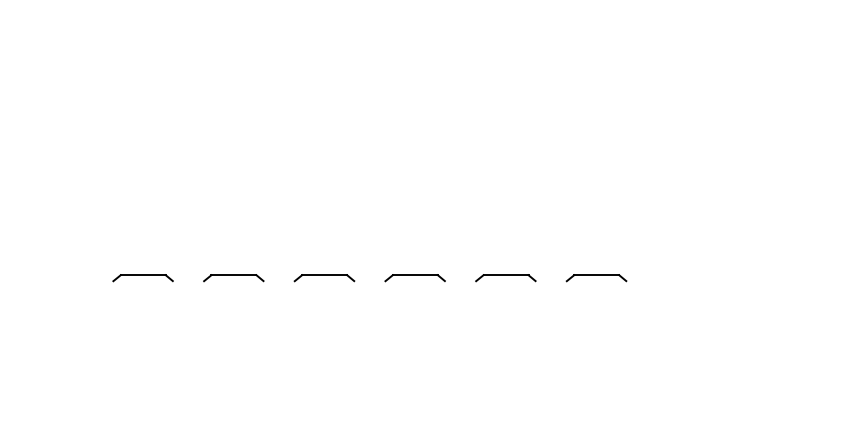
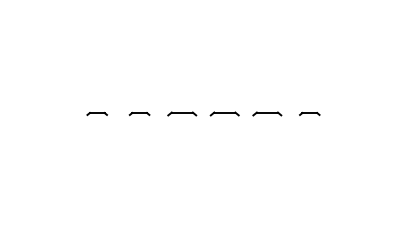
part: (143, 277) -> (97, 113), size x0.7
part: (233, 277) -> (139, 113), size x0.7
part: (595, 277) -> (309, 113), size x0.7

